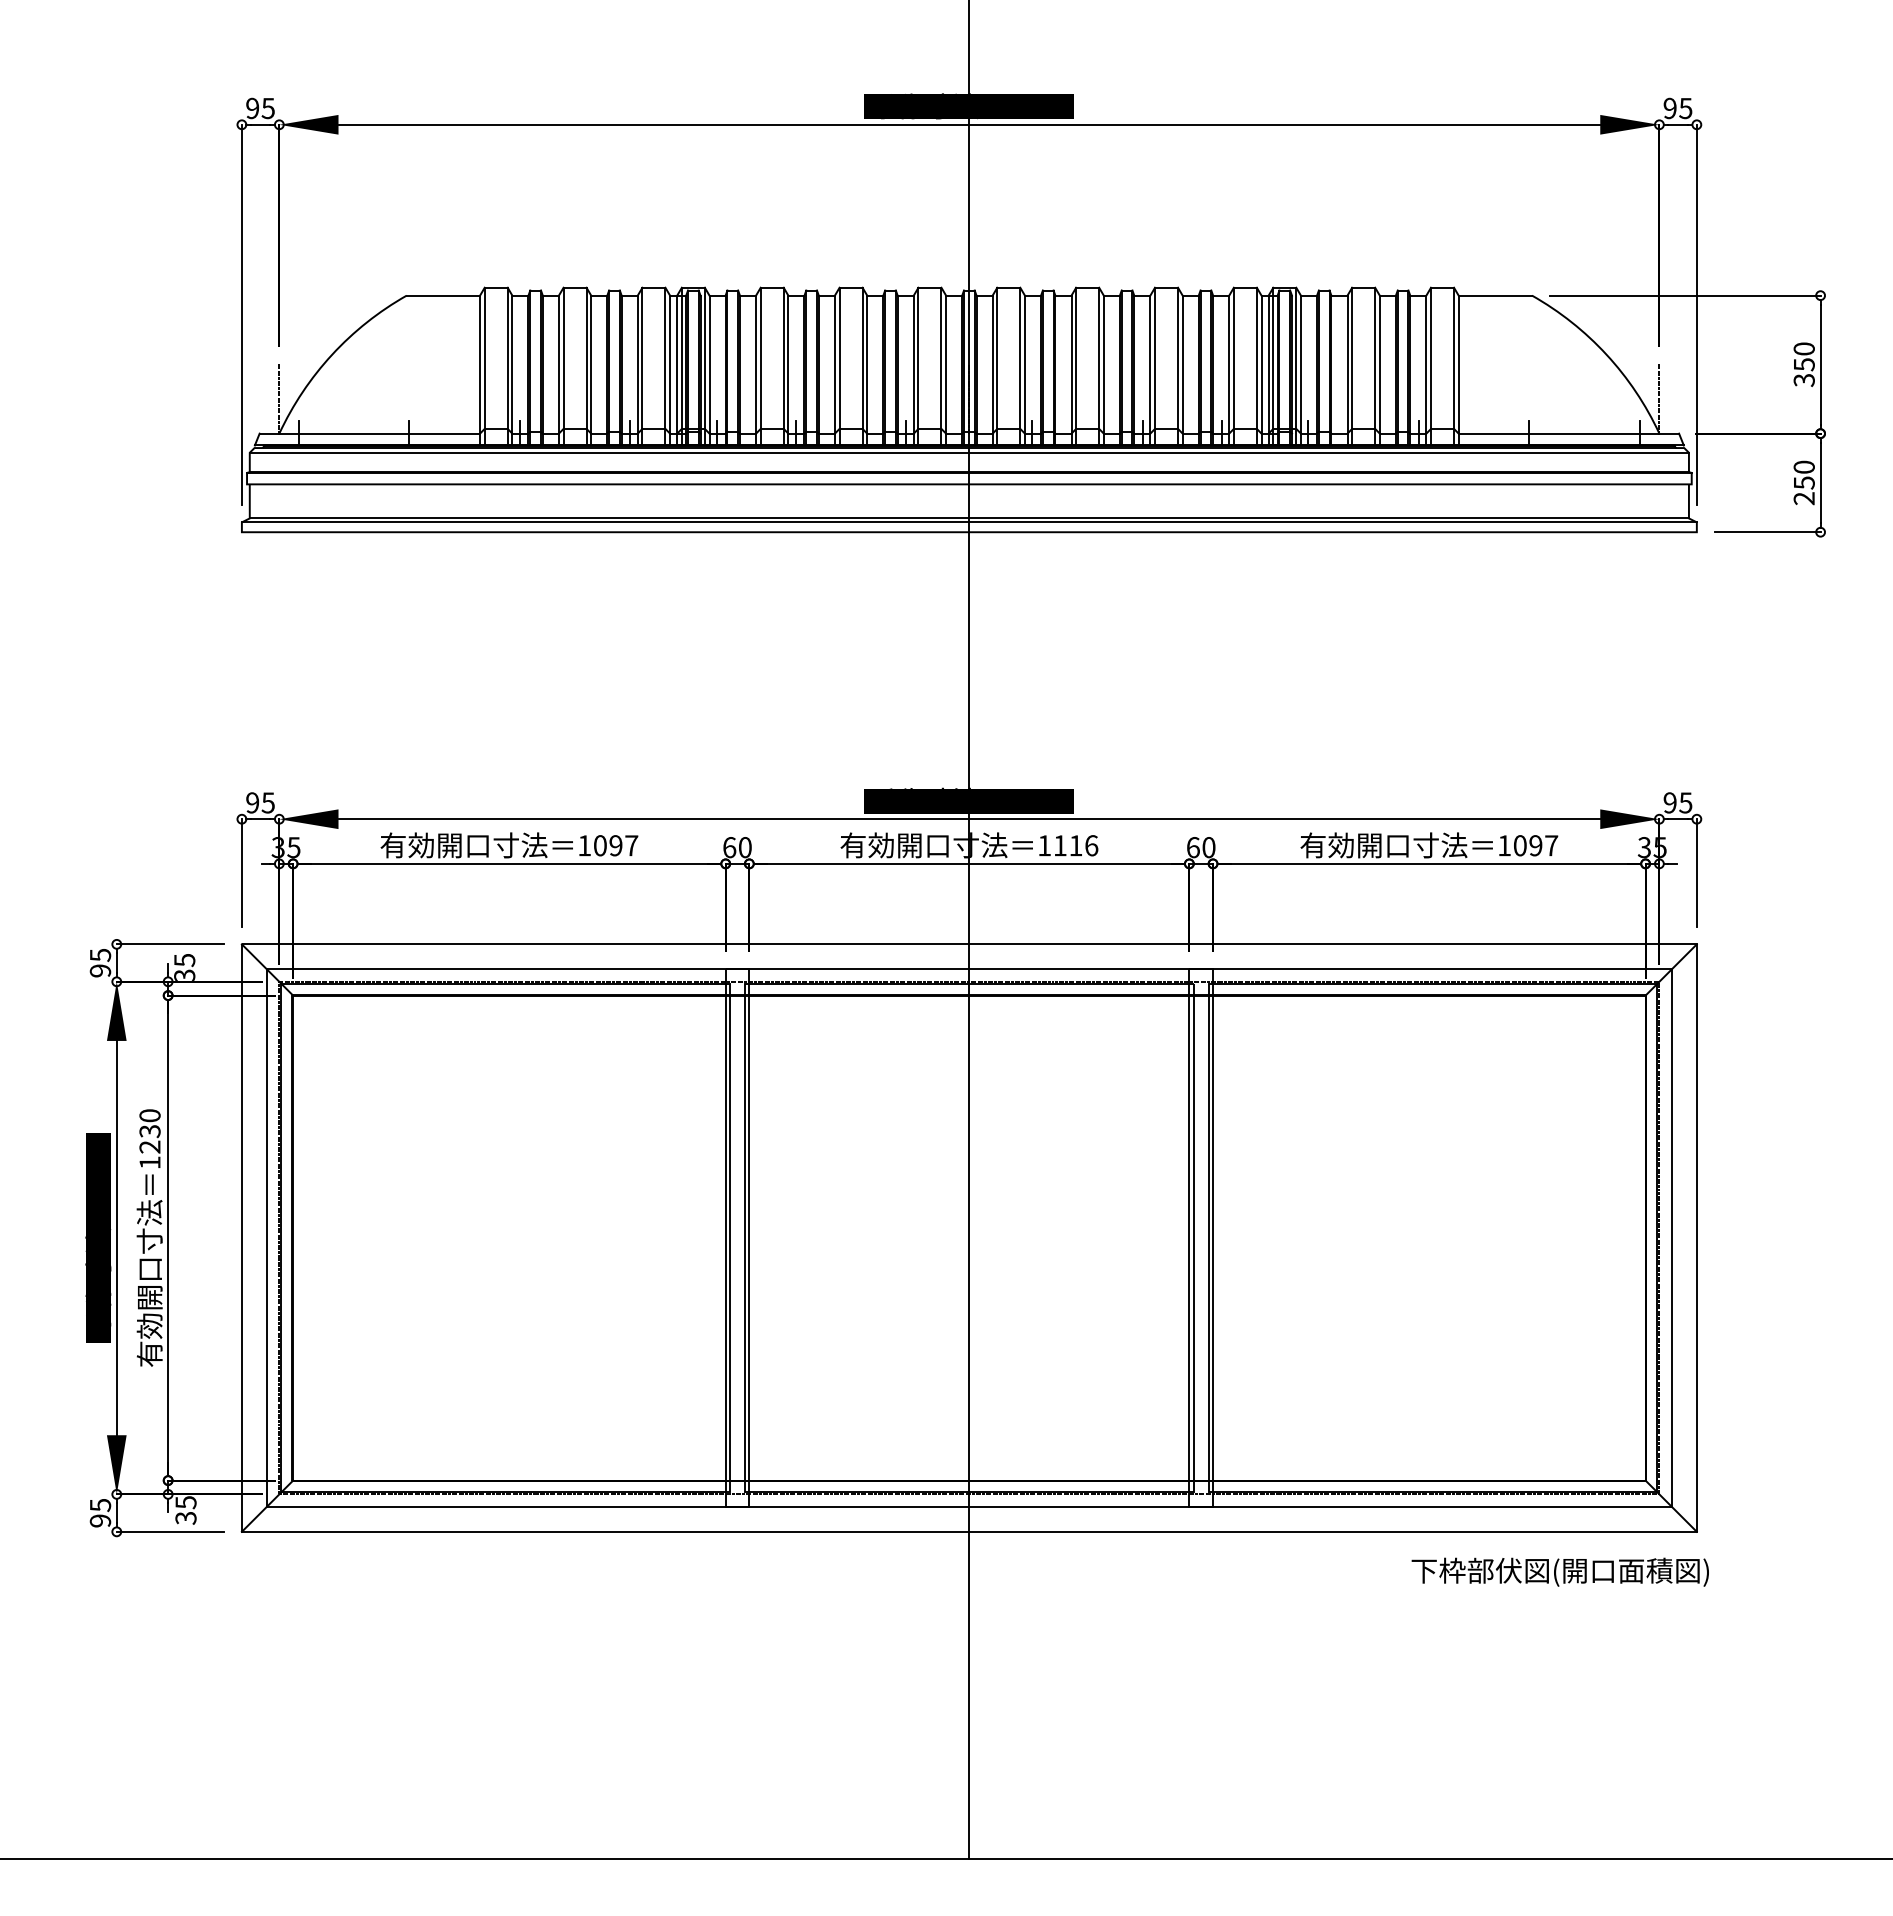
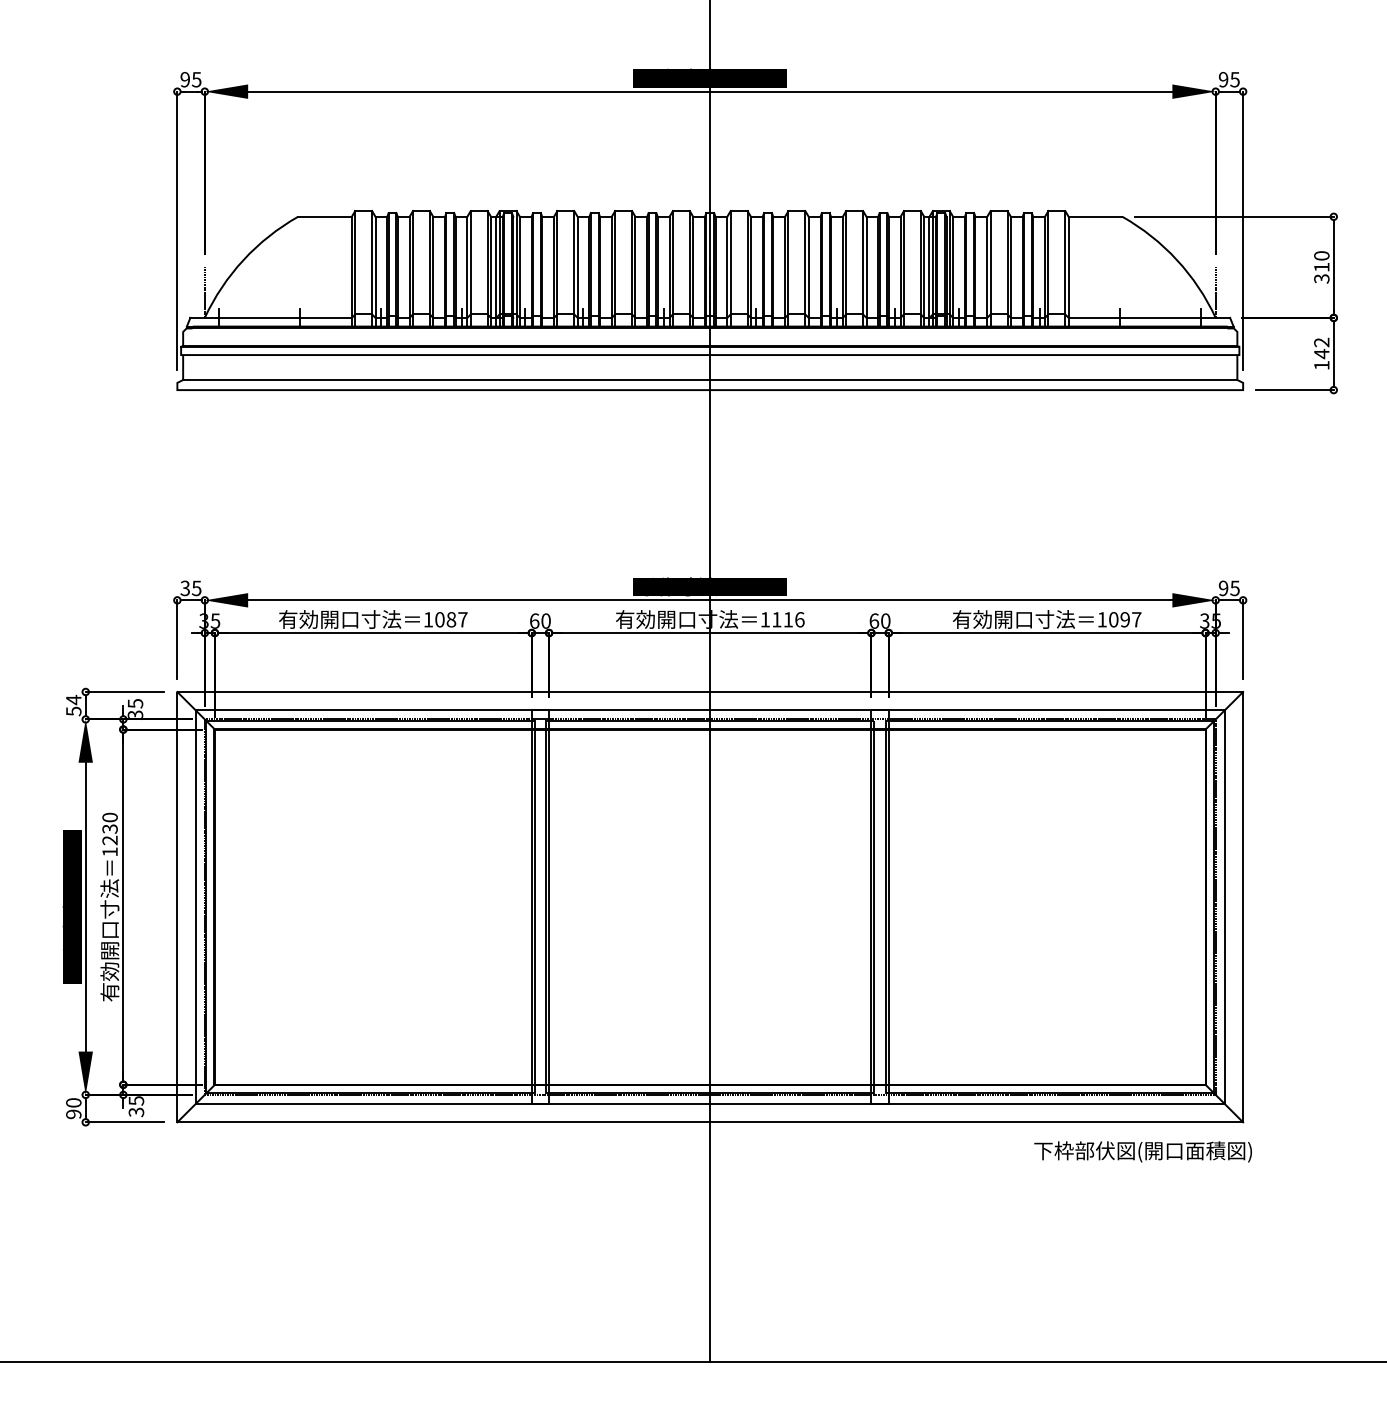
text: (1804, 364) -> (1321, 267), 350 -> 310
line: (968, 452) -> (709, 331), removed
text: (1803, 482) -> (1321, 353), 250 -> 142
line: (968, 522) -> (709, 382), removed
text: (252, 802) -> (185, 588), 95 -> 35
text: (615, 845) -> (451, 619), 1097 -> 1087
text: (100, 962) -> (73, 705), 95 -> 54
text: (99, 1505) -> (73, 1103), 95 -> 90

